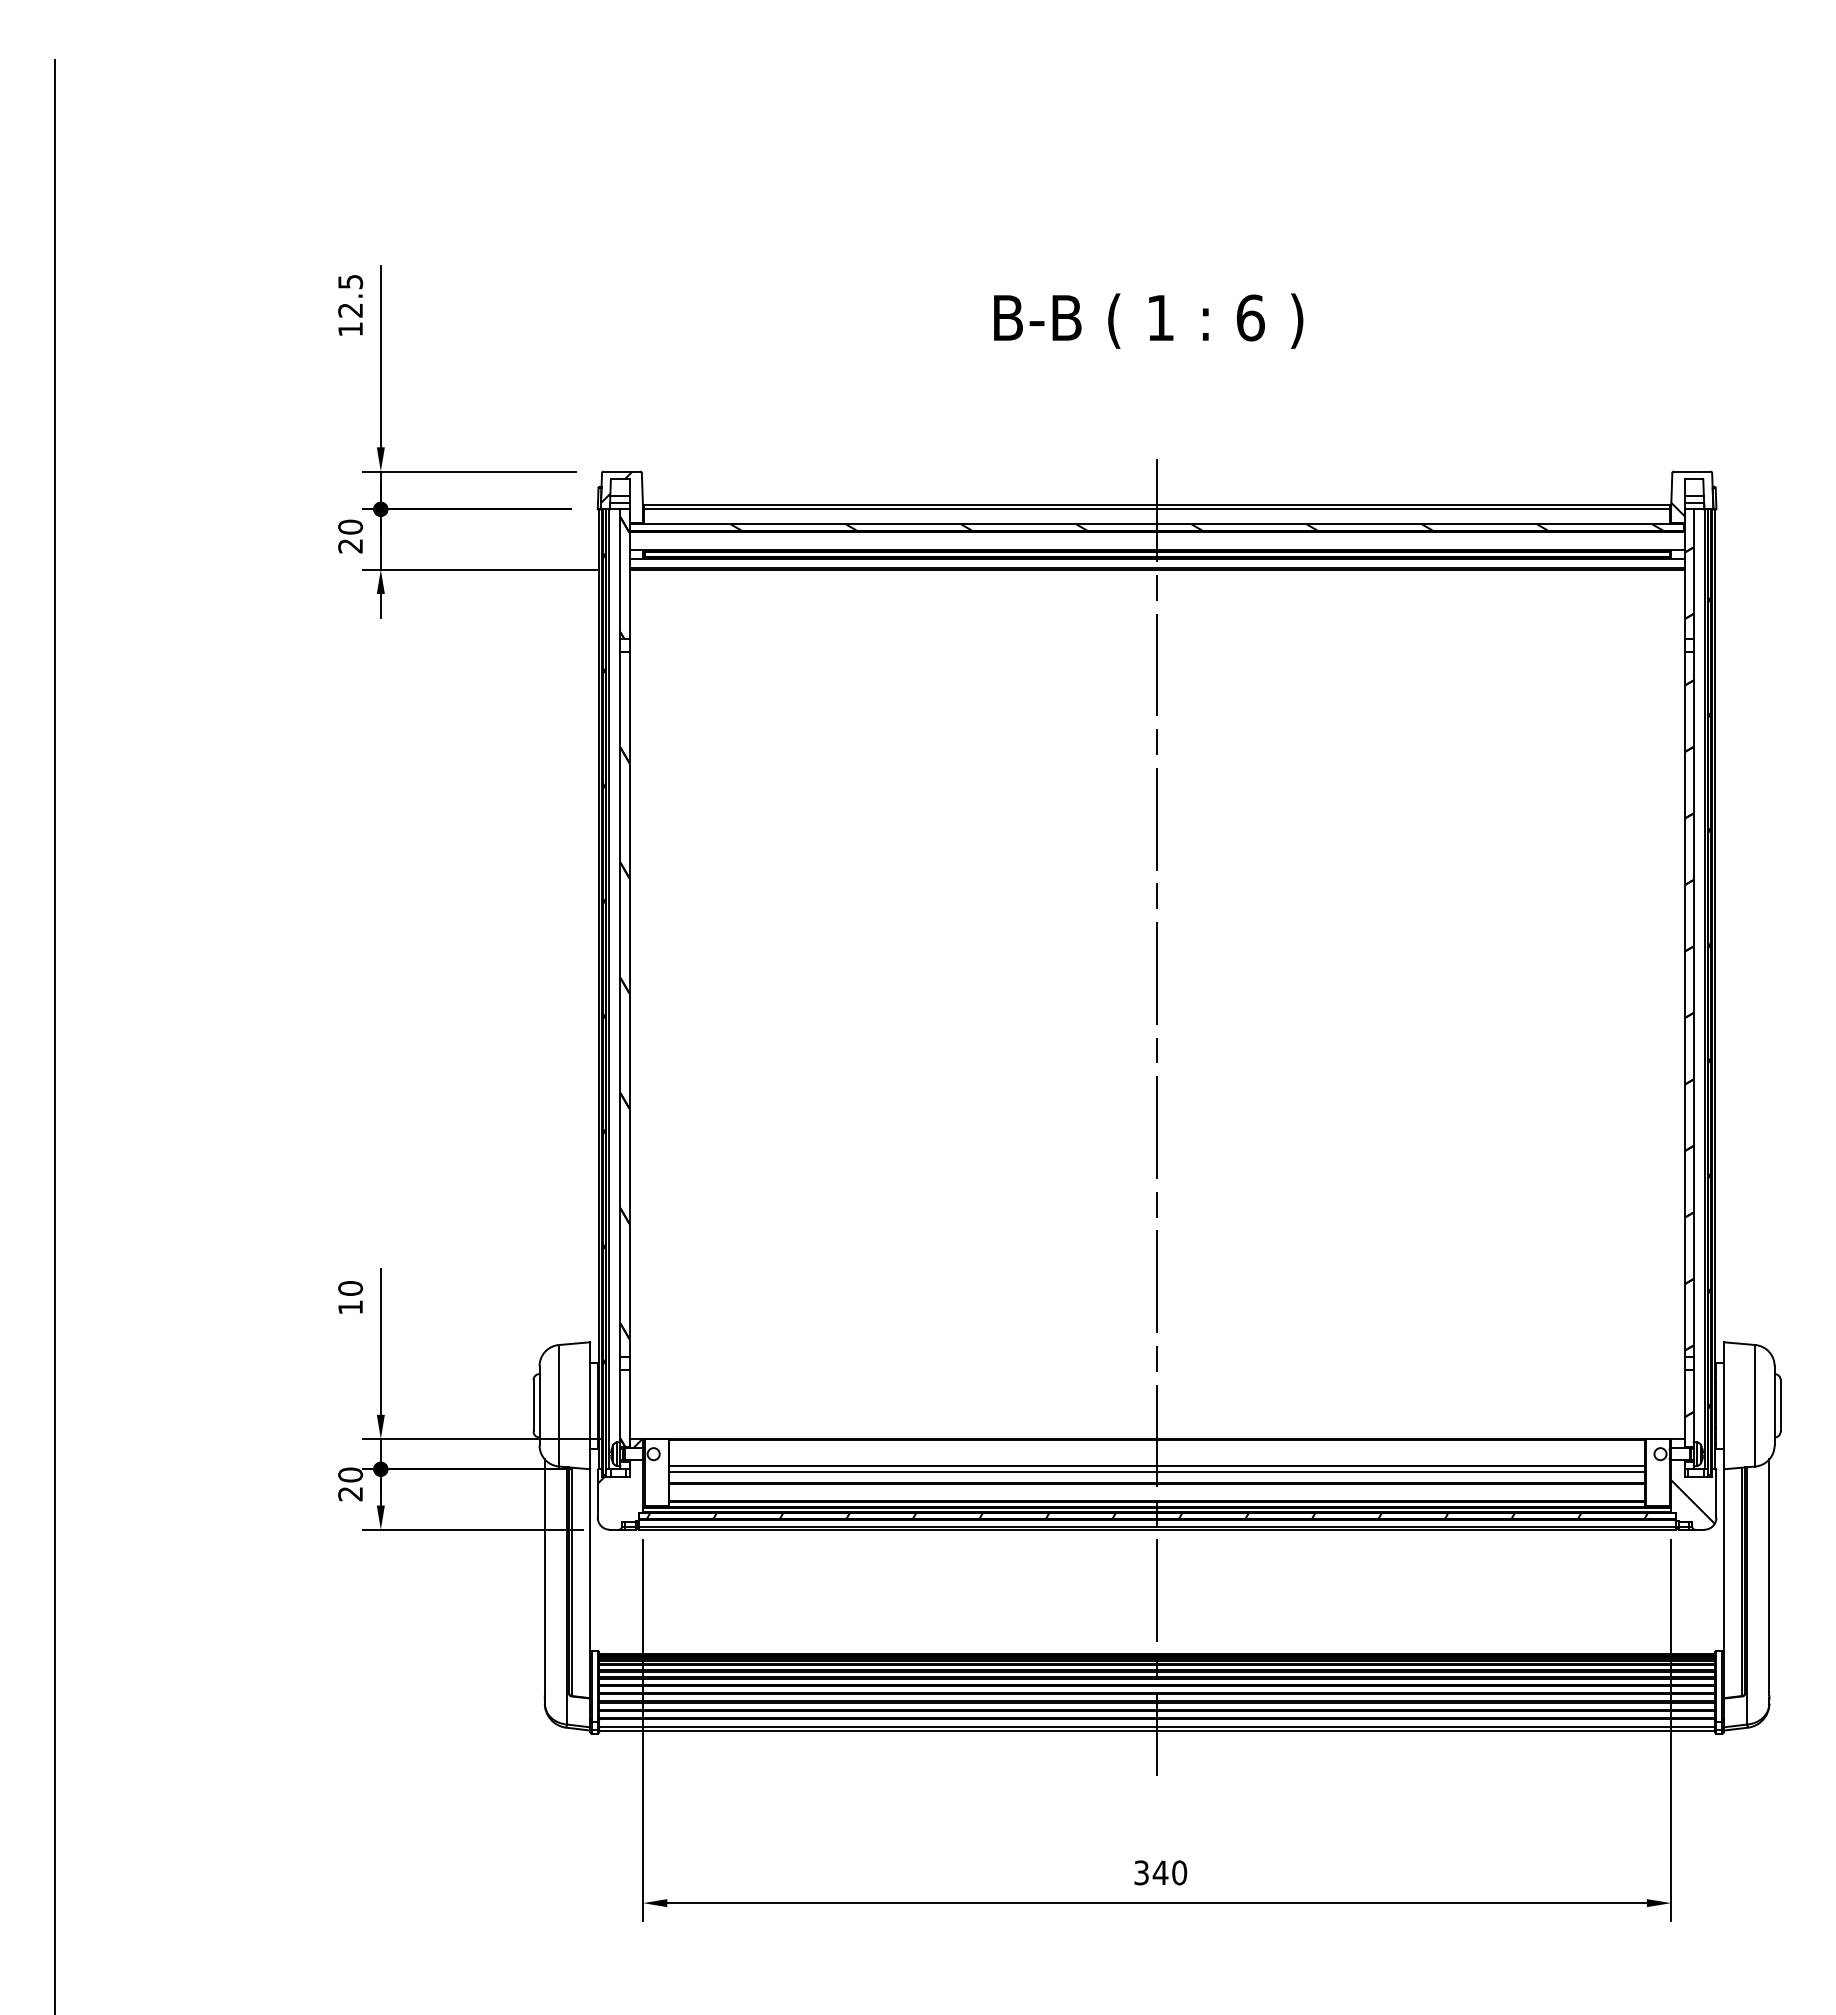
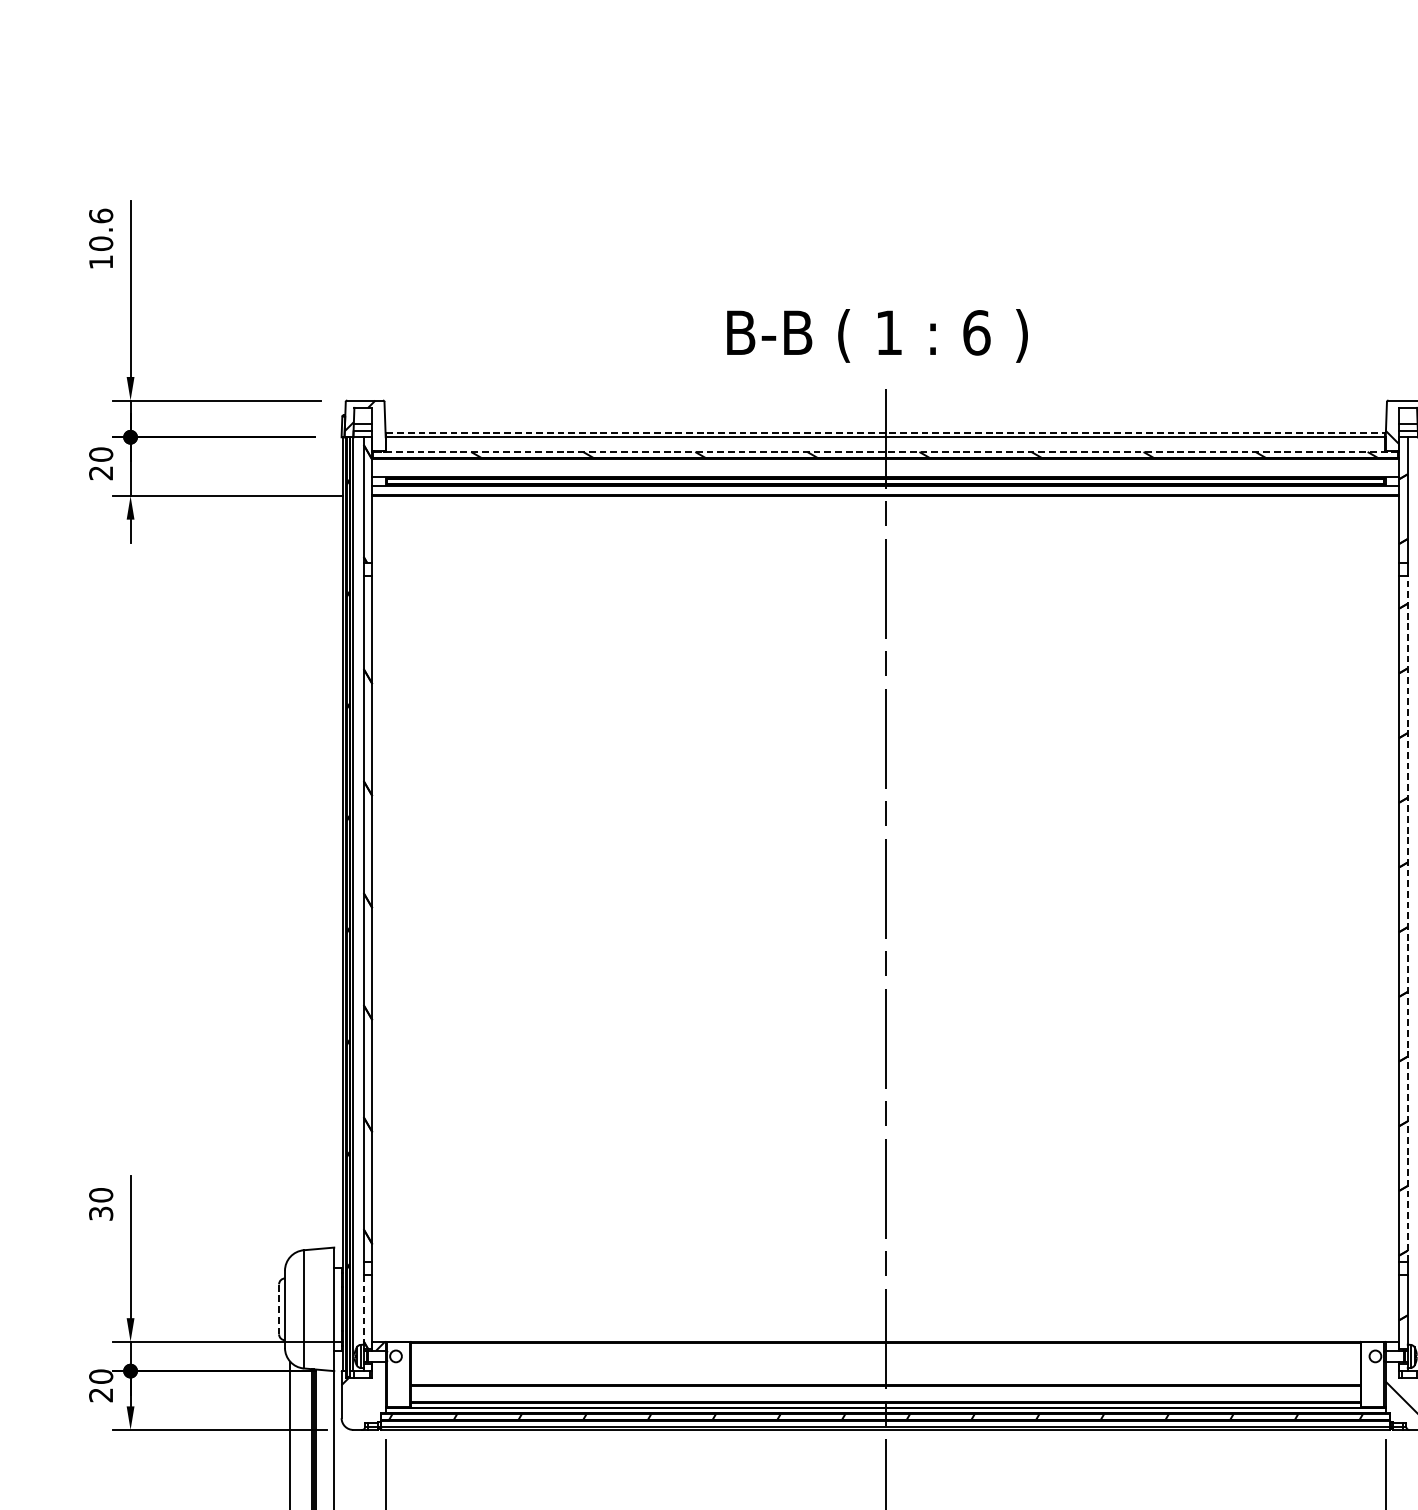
text: (350, 295) -> (101, 229), 12.5 -> 10.6
text: (1148, 320) -> (877, 335), moved
line: (1157, 504) -> (886, 432), solid -> dashed
line: (1157, 524) -> (886, 452), solid -> dashed
line: (1693, 1003) -> (1407, 918), solid -> dashed
text: (350, 1307) -> (101, 1213), 10 -> 30
line: (533, 1405) -> (279, 1309), solid -> dashed
line: (620, 1406) -> (363, 1310), solid -> dashed
line: (1156, 1466) -> (885, 1368), removed
line: (1156, 1472) -> (885, 1374), removed

